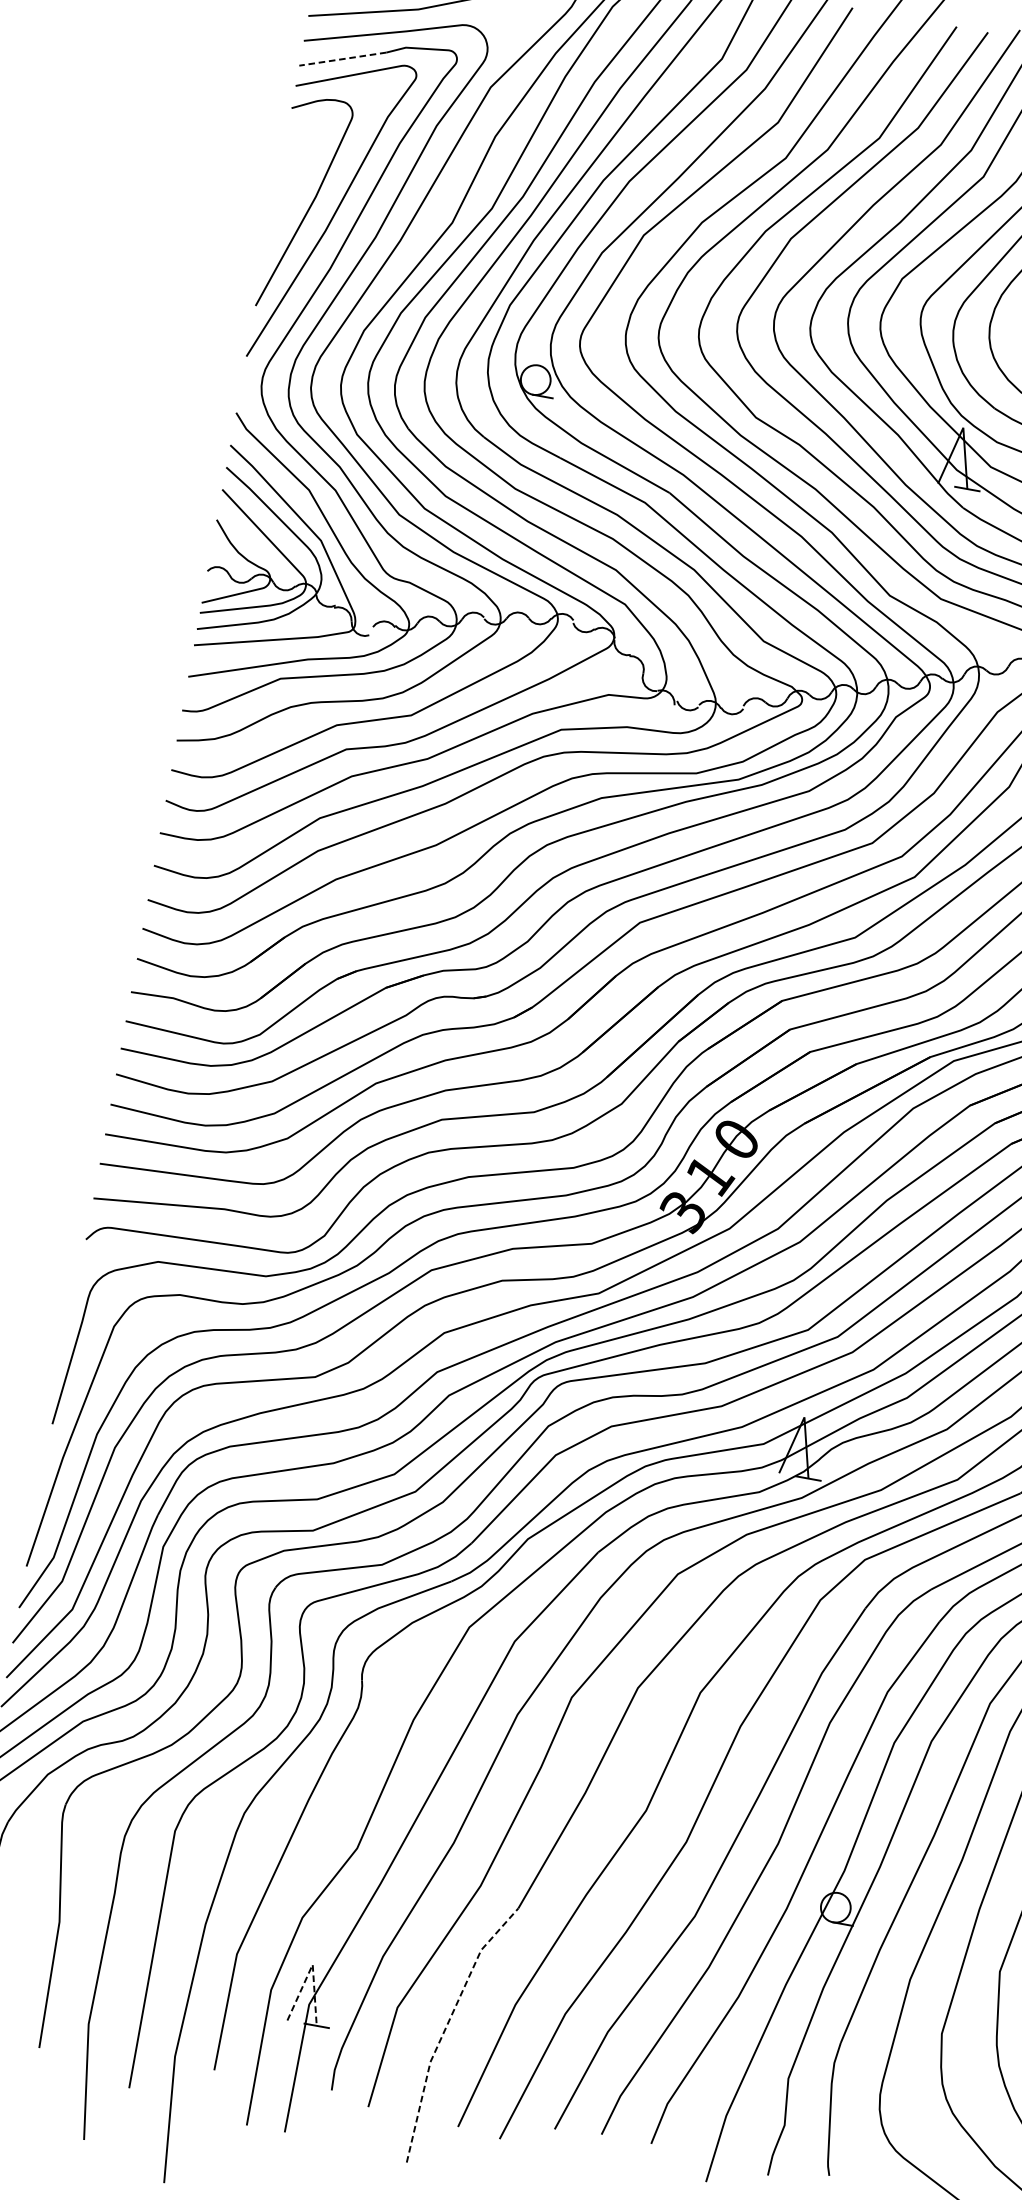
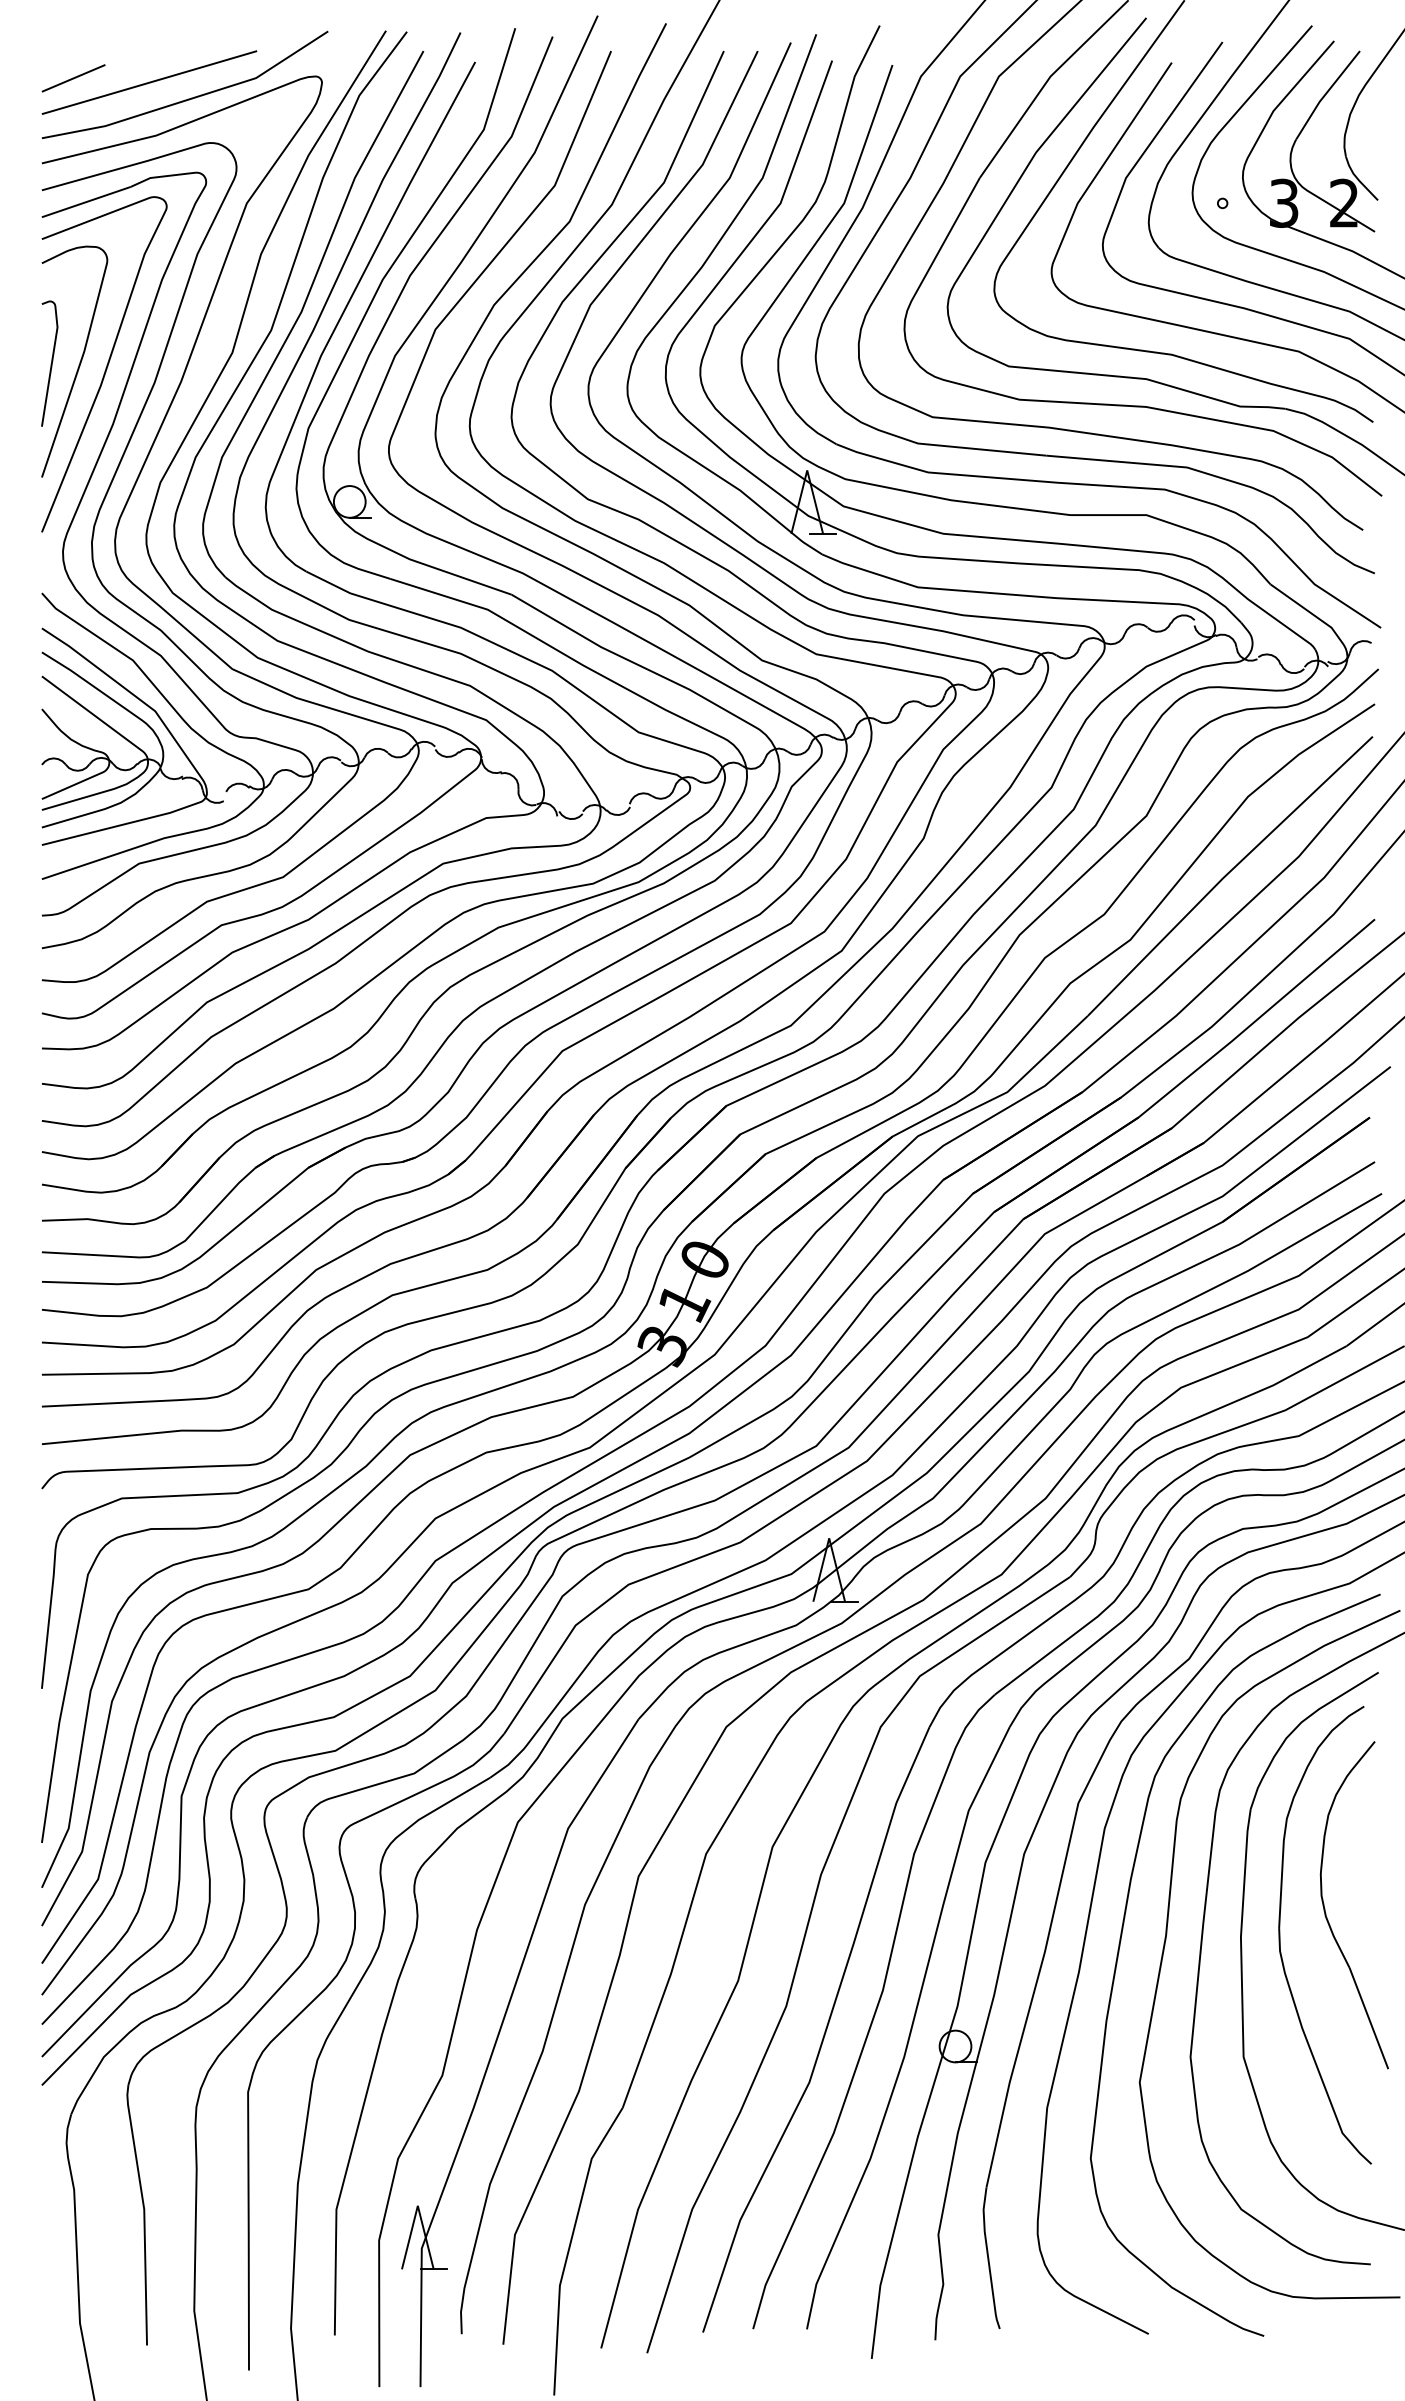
line: (342, 59) -> (86, 202), dashed -> solid
curve: (282, 203) -> (50, 364), added
line: (312, 1964) -> (417, 2205), dashed -> solid
line: (445, 2027) -> (569, 2246), dashed -> solid

